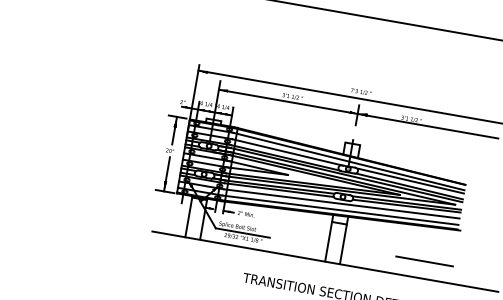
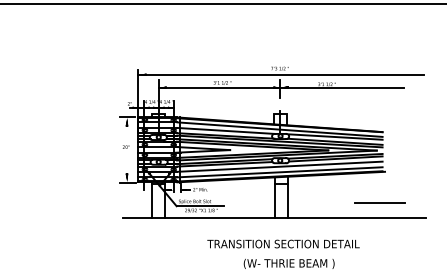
line: (175, 131) -> (127, 129), removed
line: (167, 174) -> (127, 167), removed
line: (423, 260) -> (379, 202), moved

